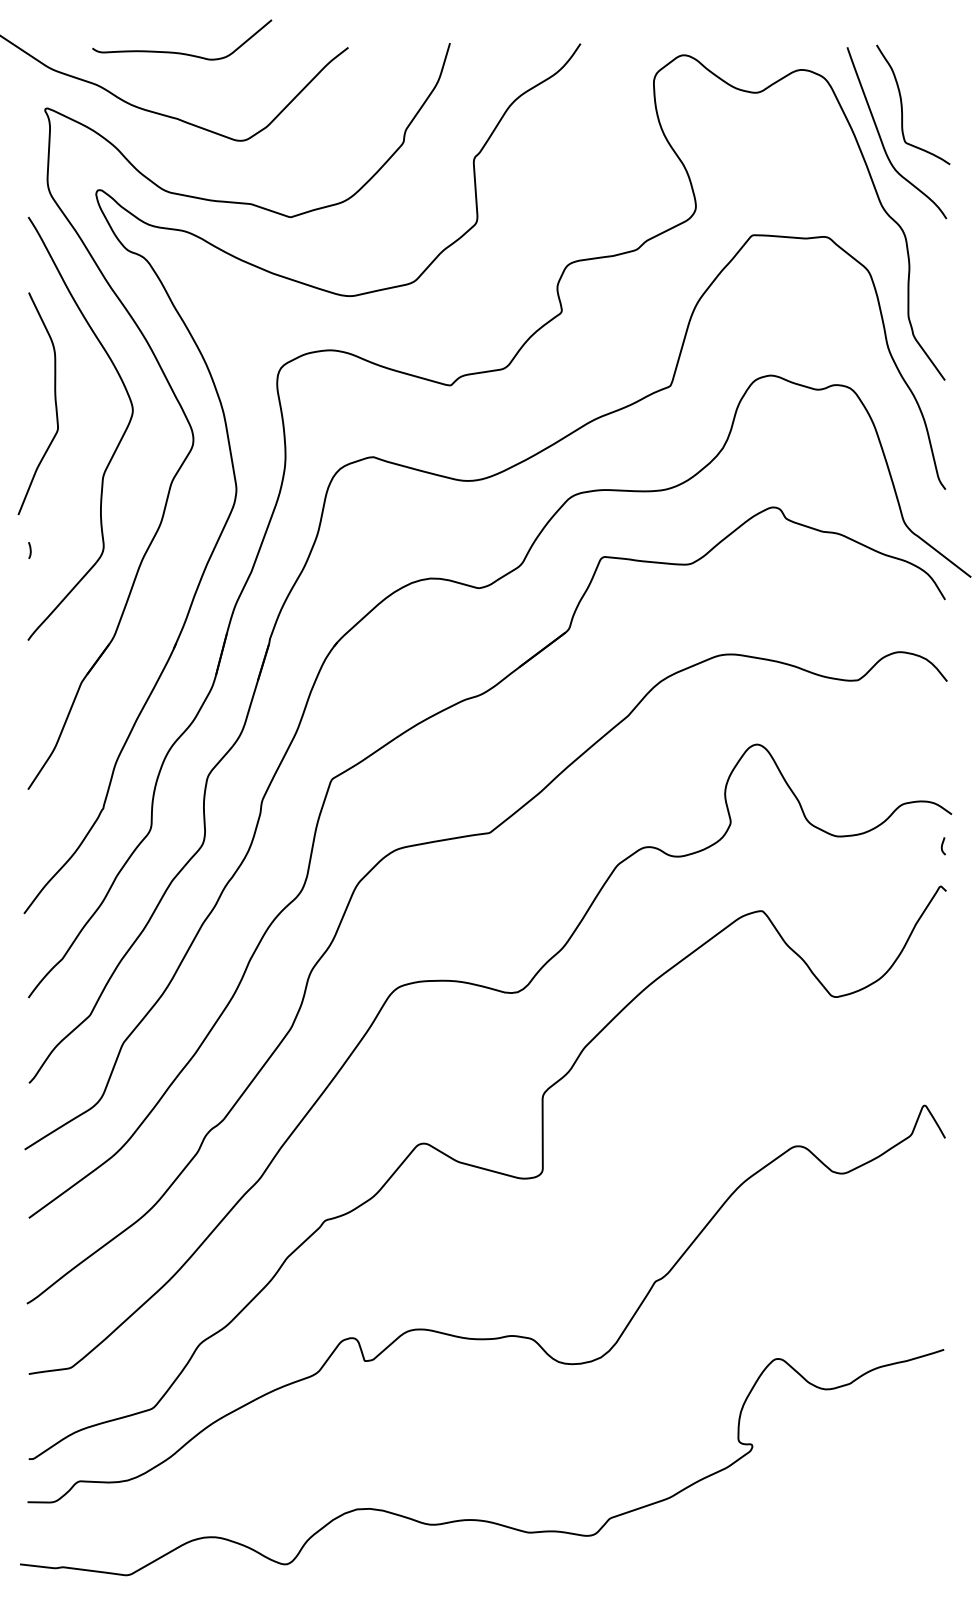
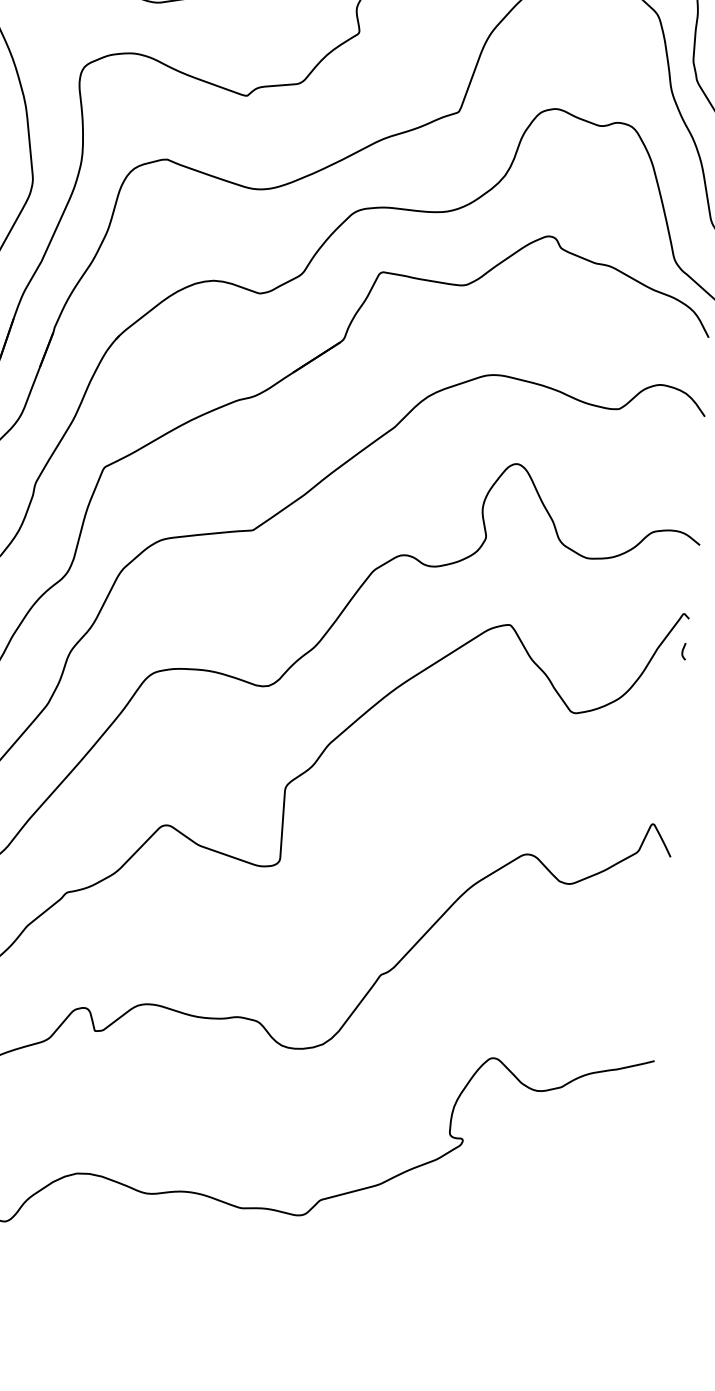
curve: (942, 846) -> (683, 651), moved

